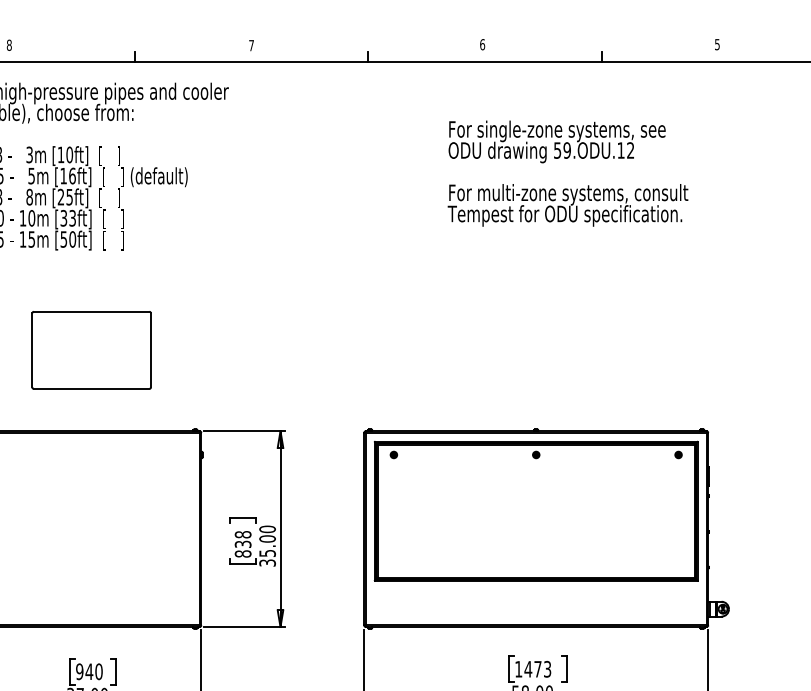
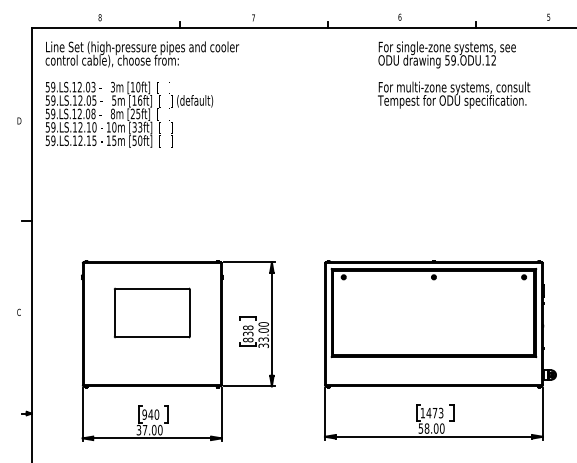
text: (568, 172) -> (454, 74), moved
part: (92, 349) -> (152, 312), moved
text: (267, 553) -> (263, 339), 35.00 -> 33.00

